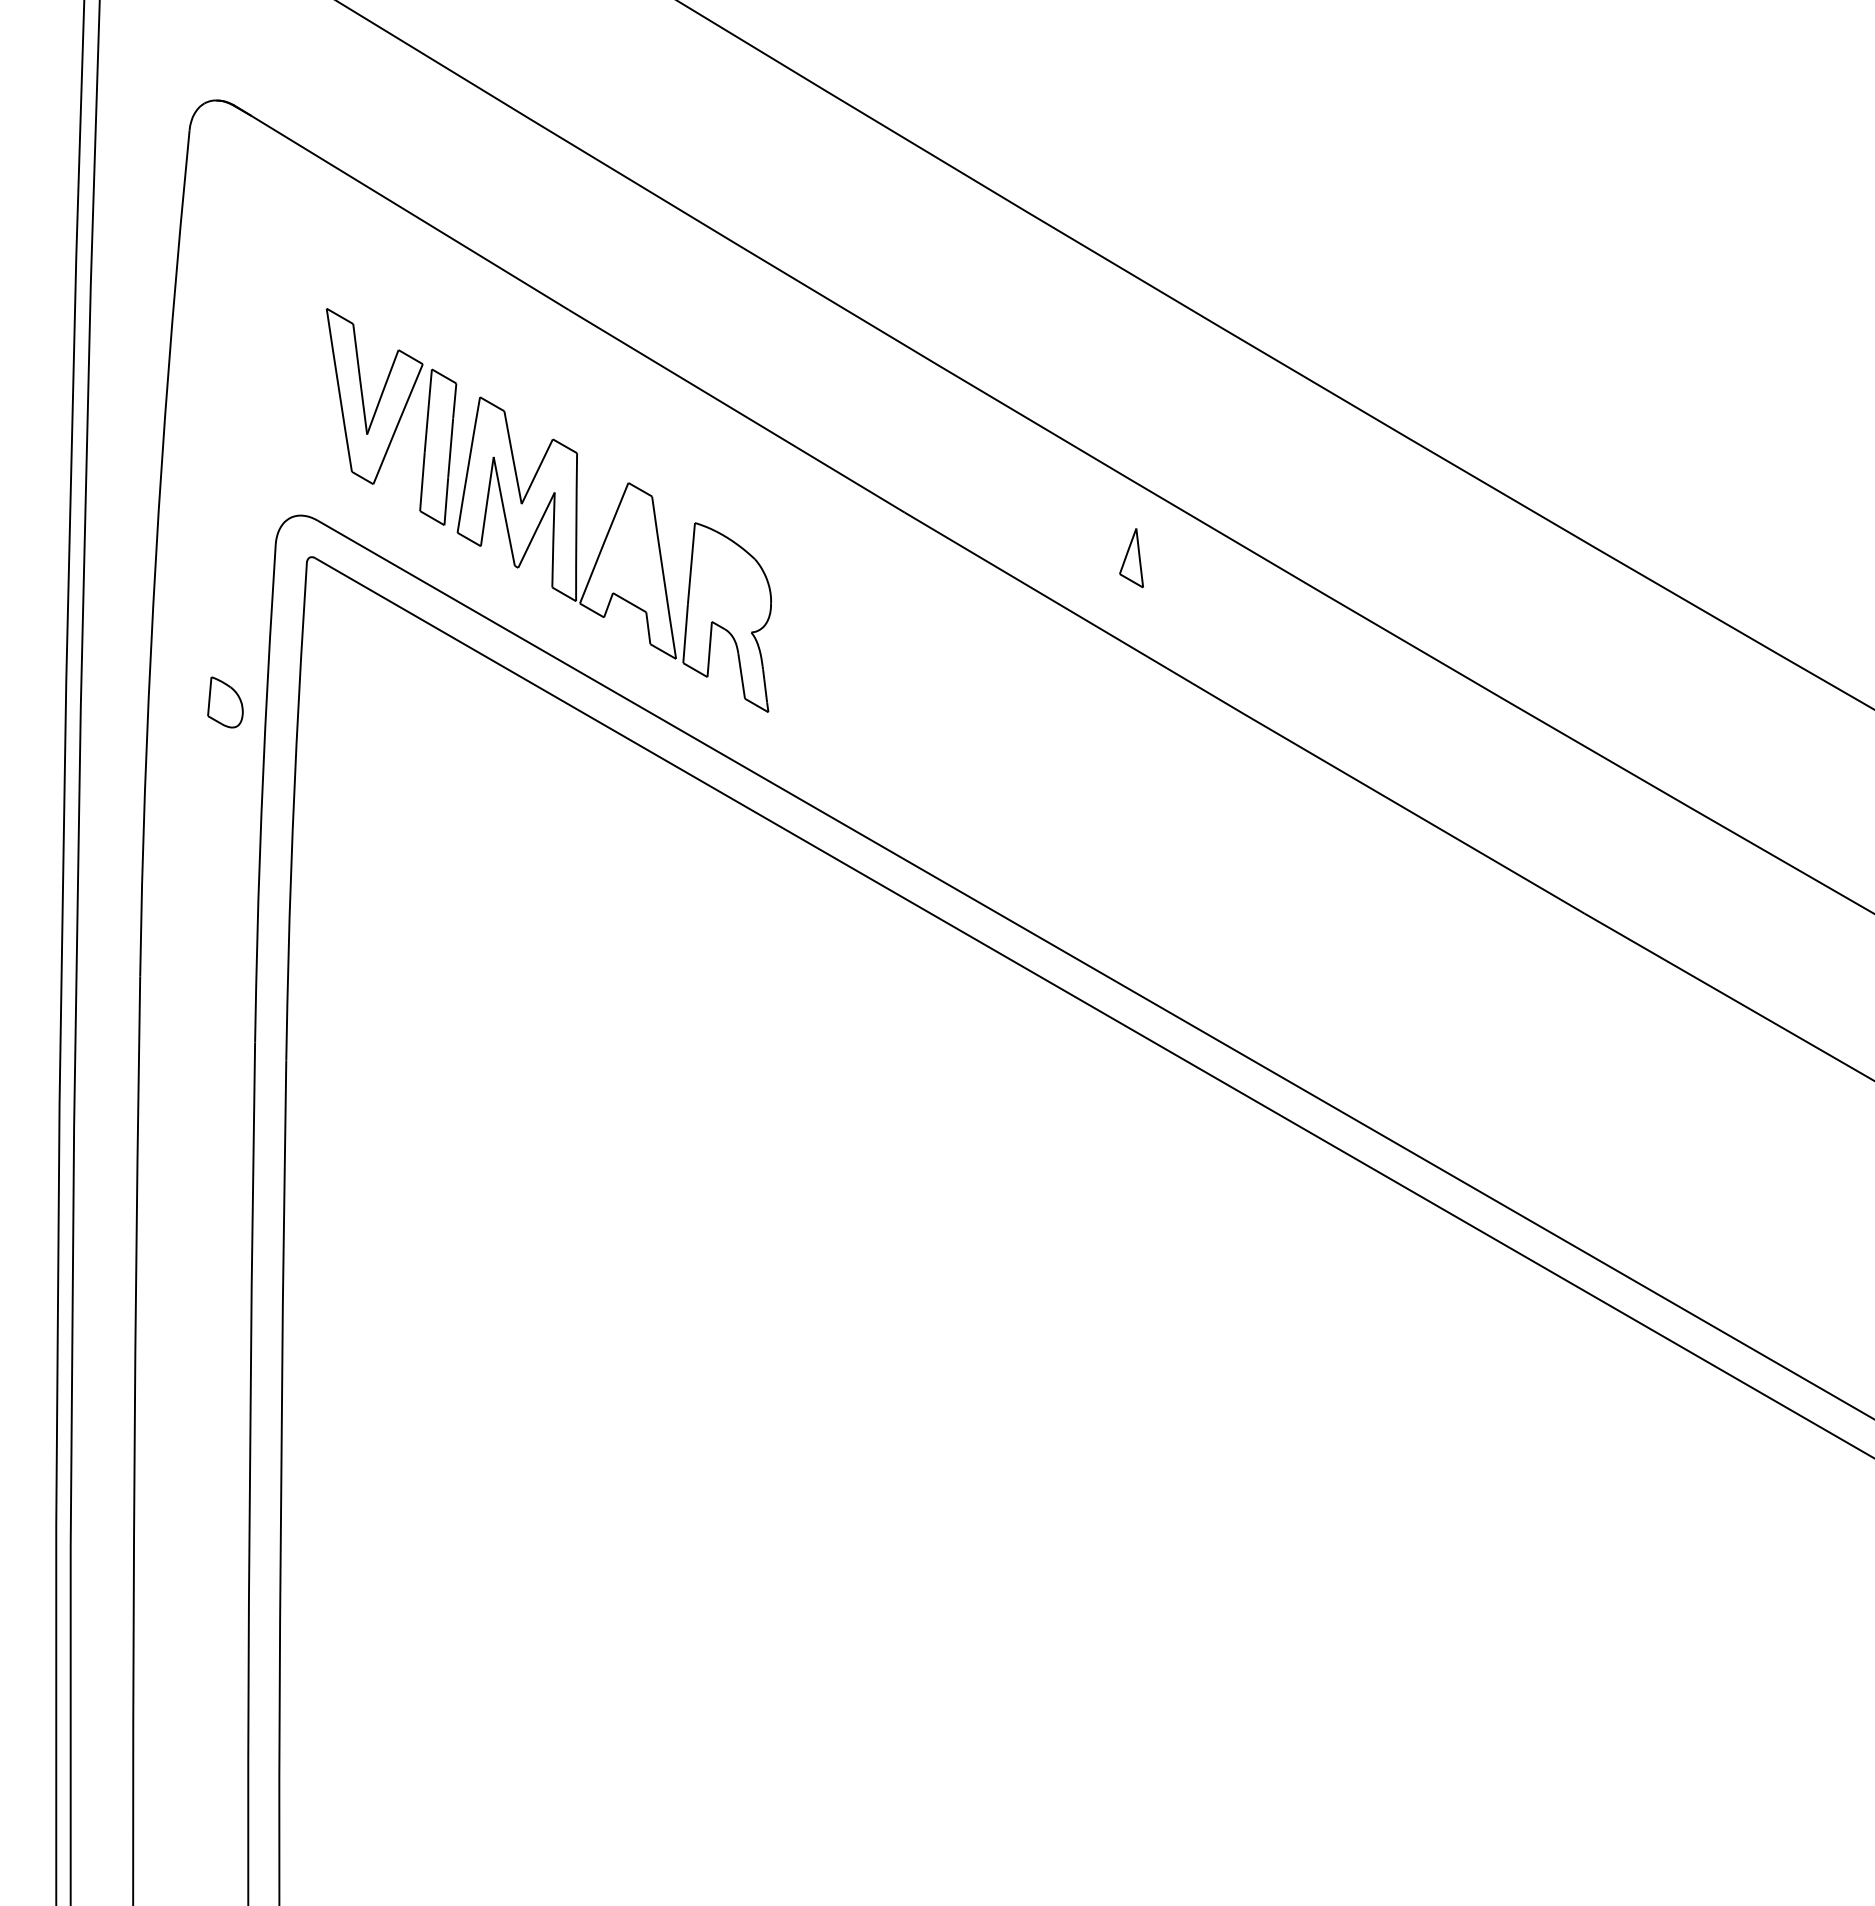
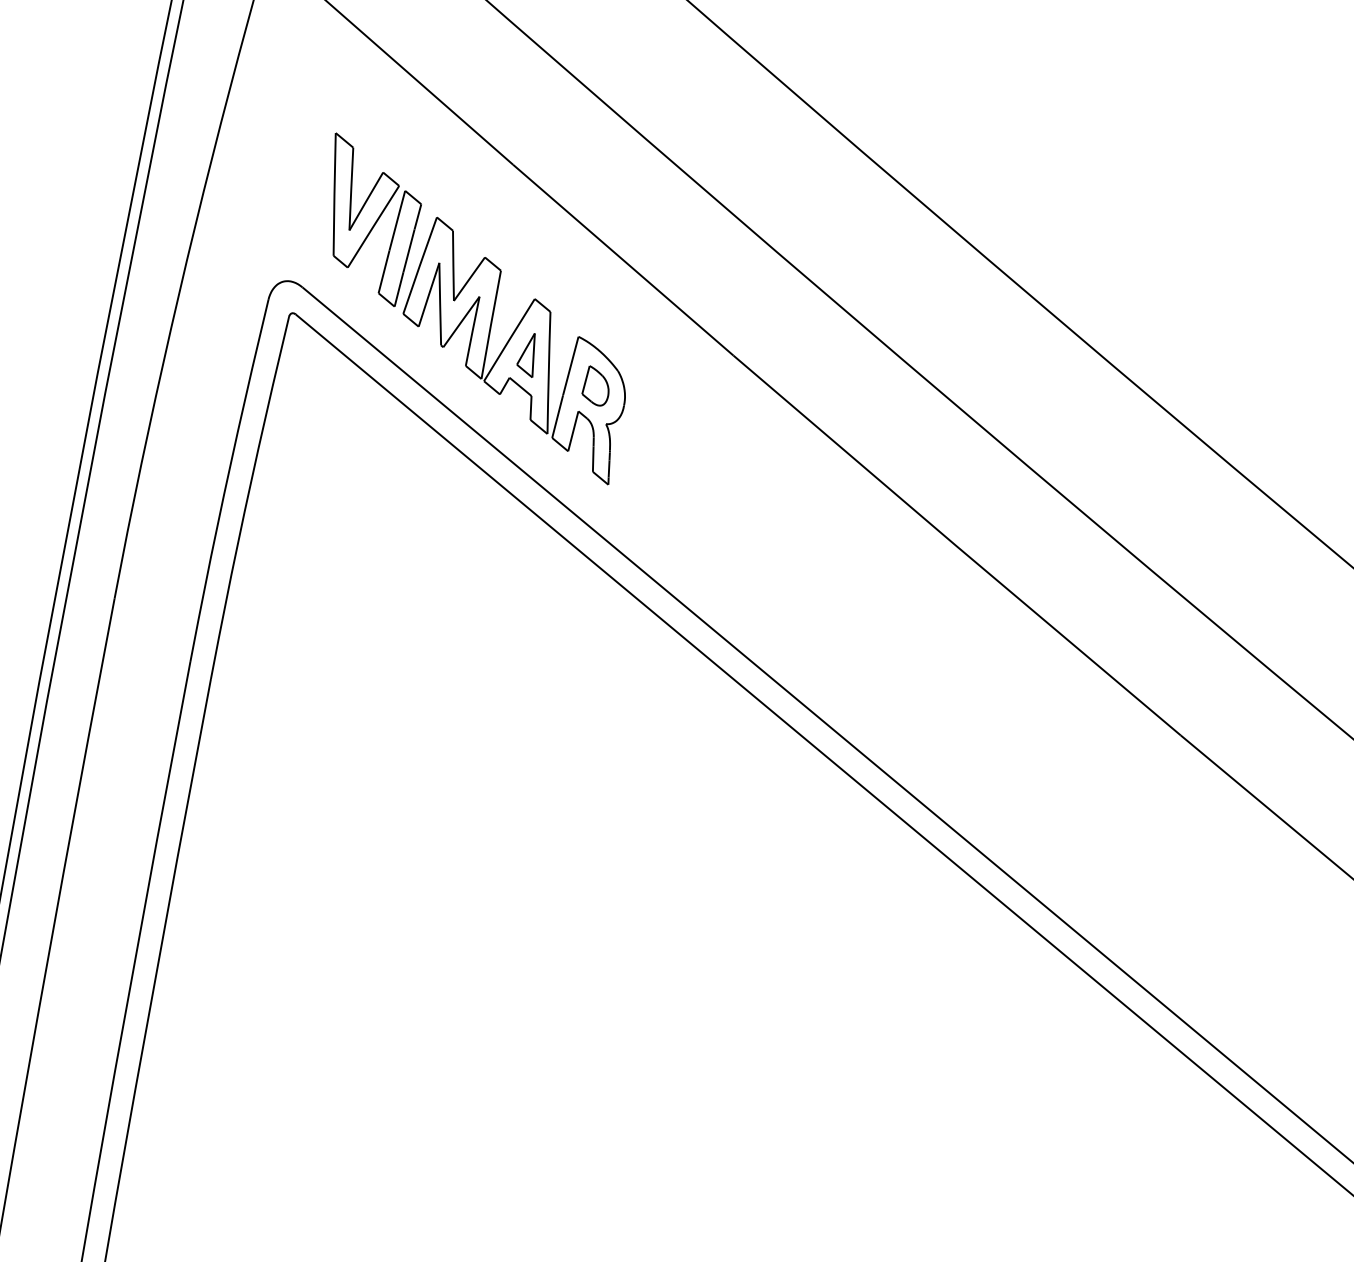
part: (1131, 558) -> (527, 354), moved
part: (225, 702) -> (596, 386), moved

